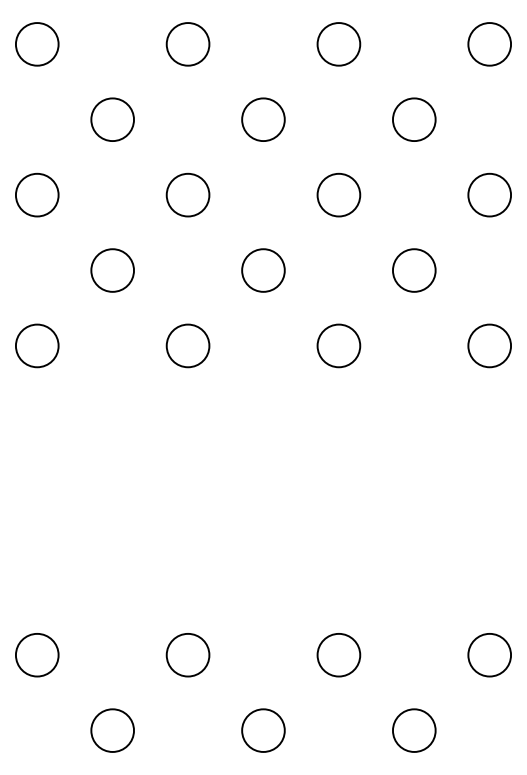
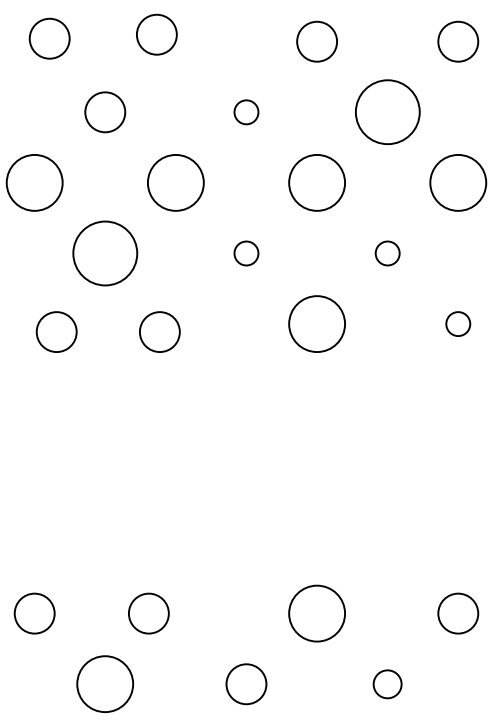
circle: (37, 44) -> (49, 38), moved
circle: (187, 44) -> (156, 34), moved
circle: (263, 119) -> (246, 112), size x0.6
circle: (414, 119) -> (387, 112), size x1.6
circle: (37, 194) -> (34, 182), size x1.4
circle: (187, 194) -> (175, 182), size x1.4
circle: (339, 194) -> (317, 182), size x1.4
circle: (489, 194) -> (458, 182), size x1.4
circle: (112, 270) -> (105, 253), size x1.6
circle: (263, 270) -> (246, 253), size x0.6
circle: (414, 270) -> (387, 253), size x0.6
circle: (37, 345) -> (56, 331), moved
circle: (187, 345) -> (159, 331), moved
circle: (339, 346) -> (317, 324), size x1.4
circle: (489, 346) -> (458, 324), size x0.6
circle: (187, 655) -> (148, 613), moved
circle: (339, 655) -> (317, 613), size x1.4
circle: (112, 730) -> (105, 684), size x1.4
circle: (414, 730) -> (387, 684), size x0.7

